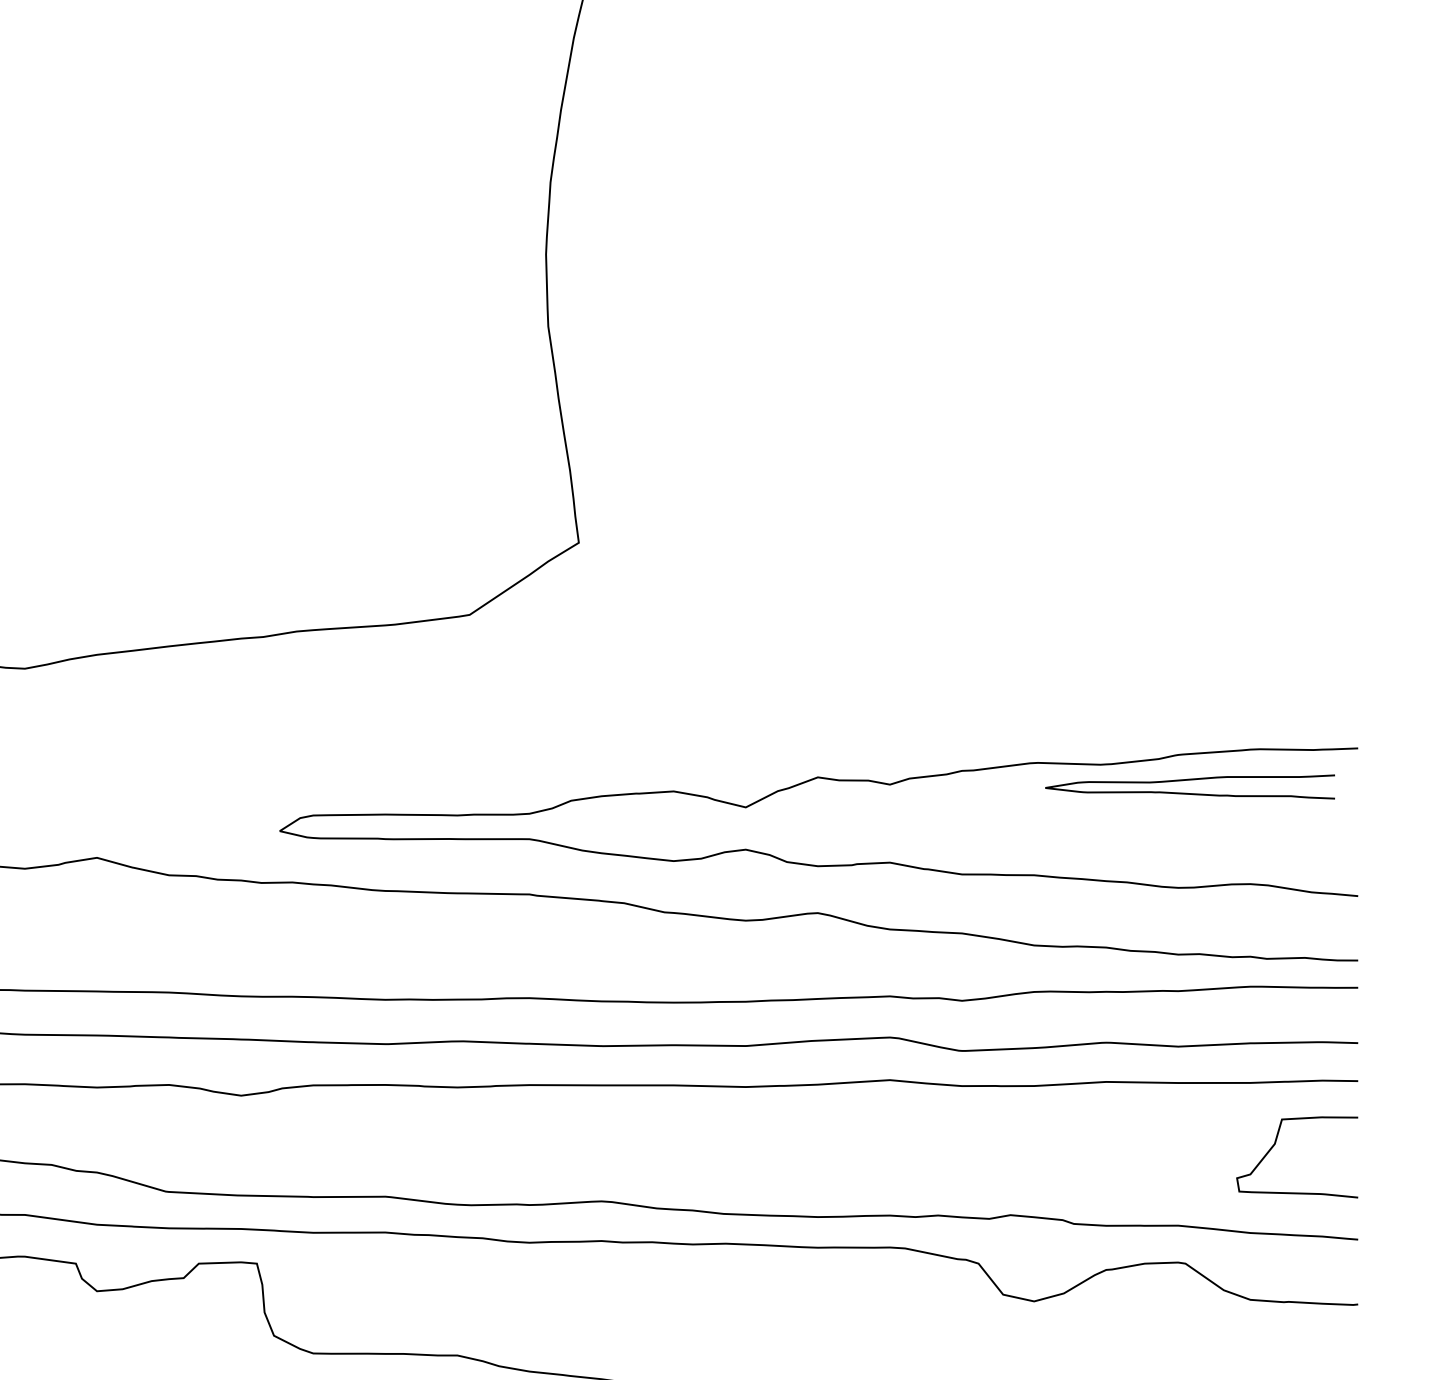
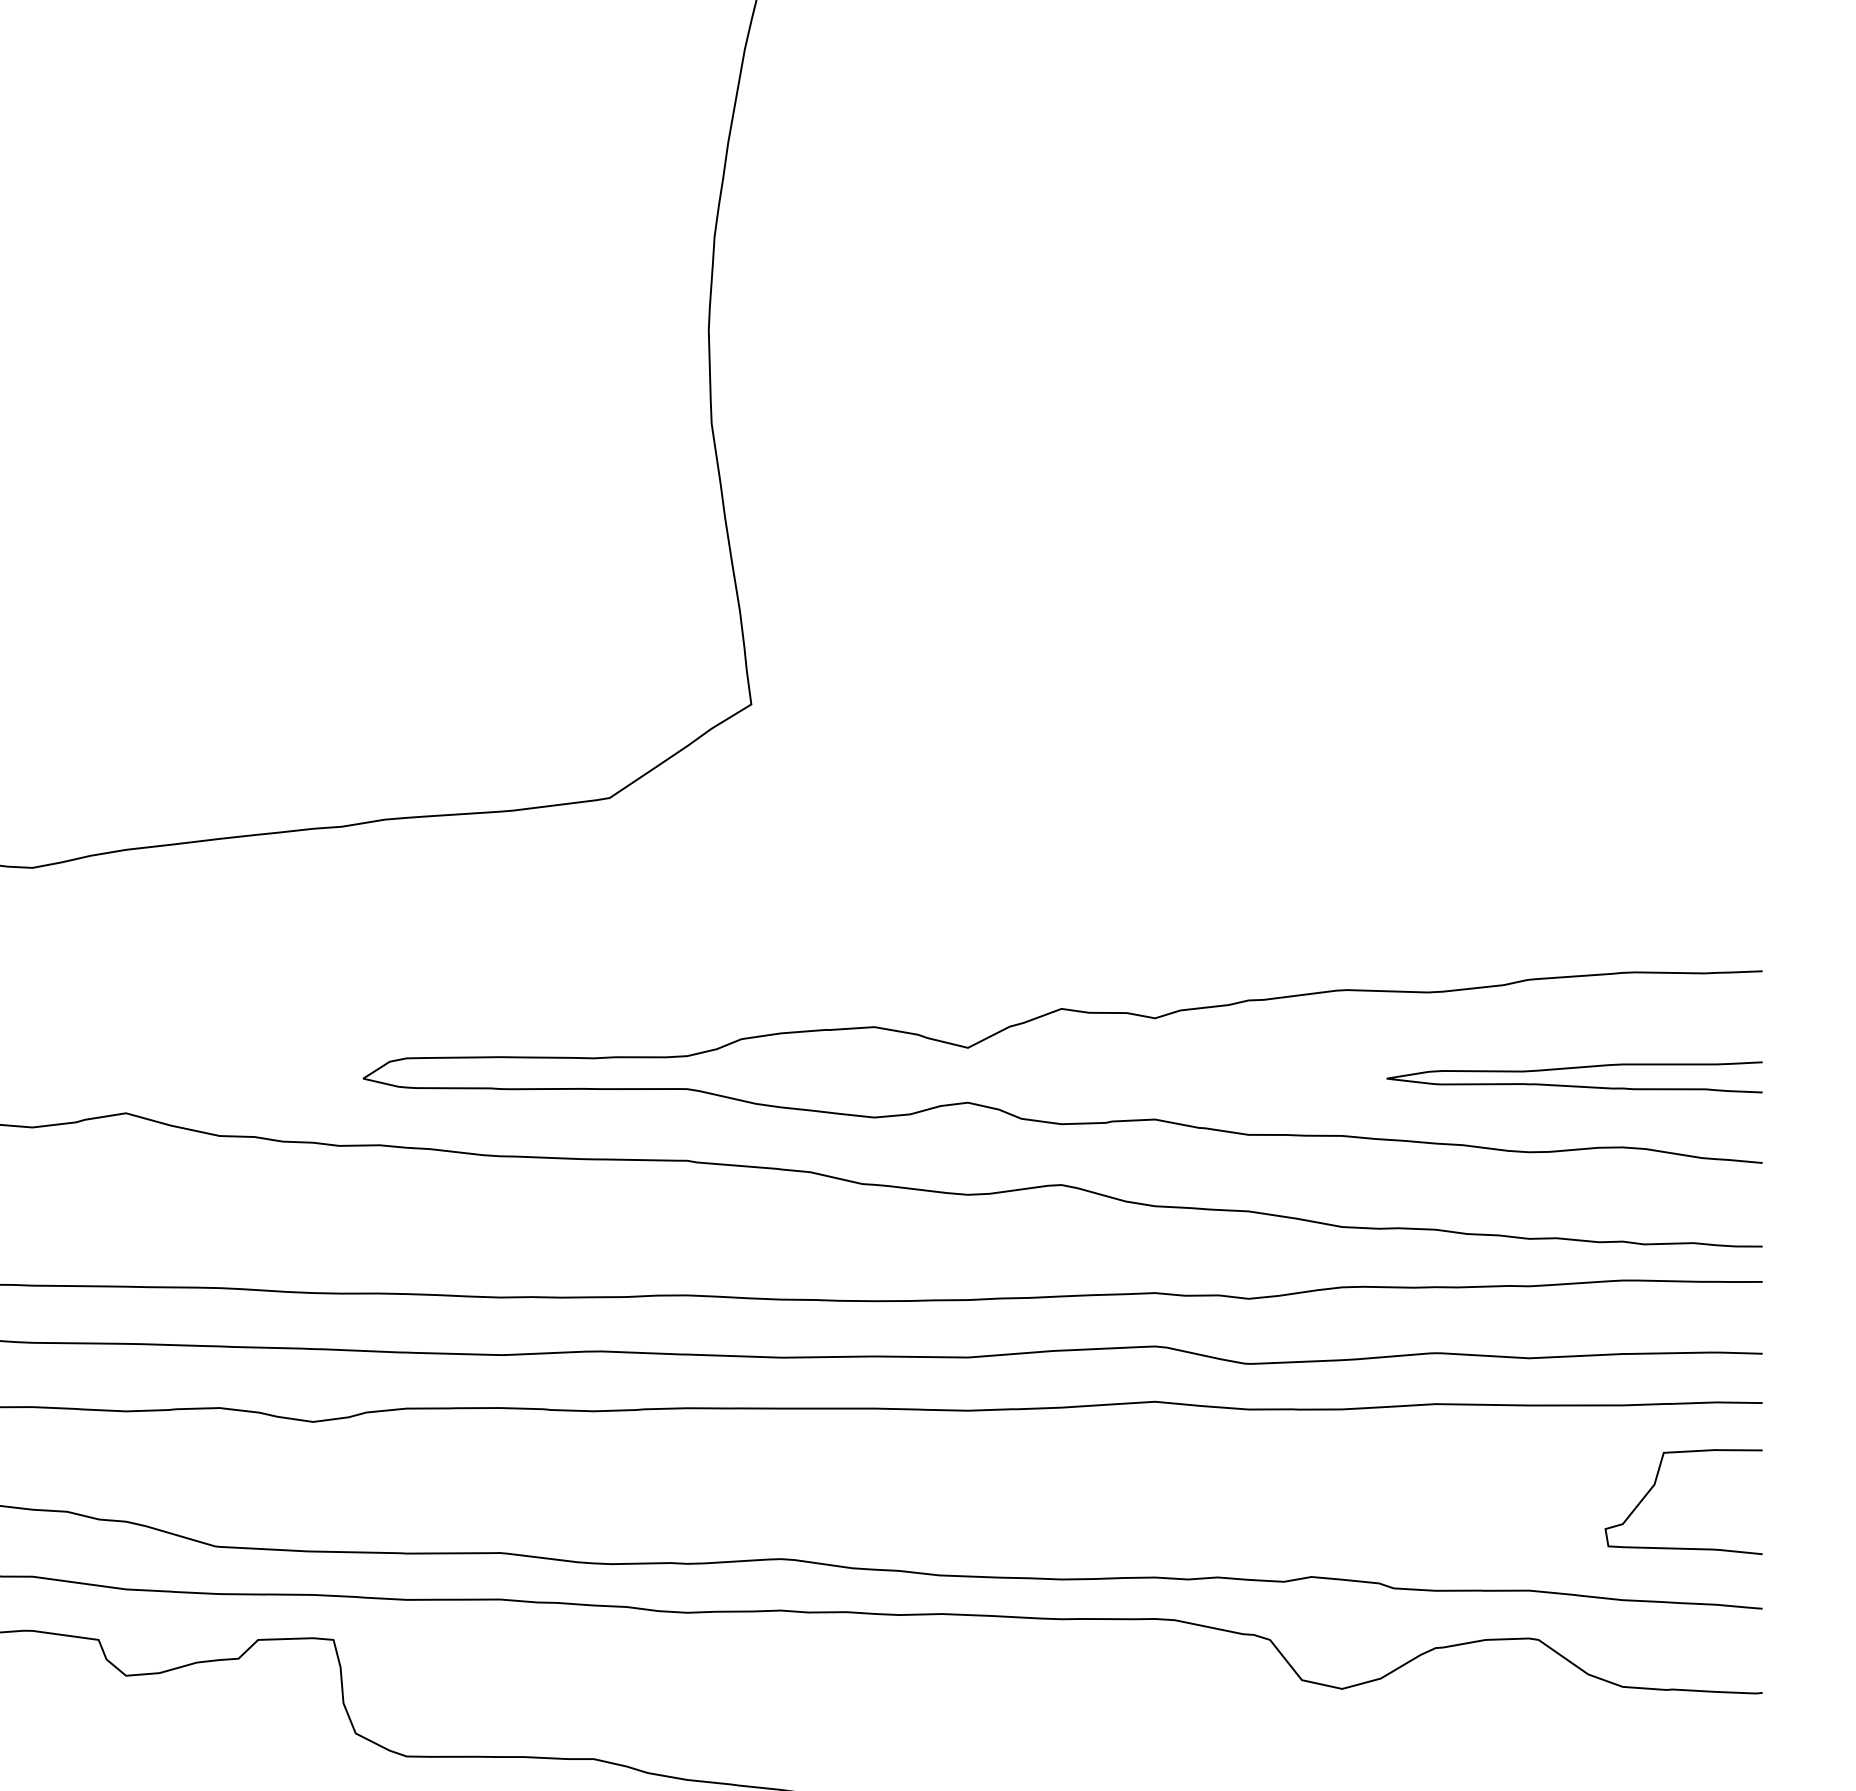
curve: (1190, 793) -> (1574, 1085), moved

